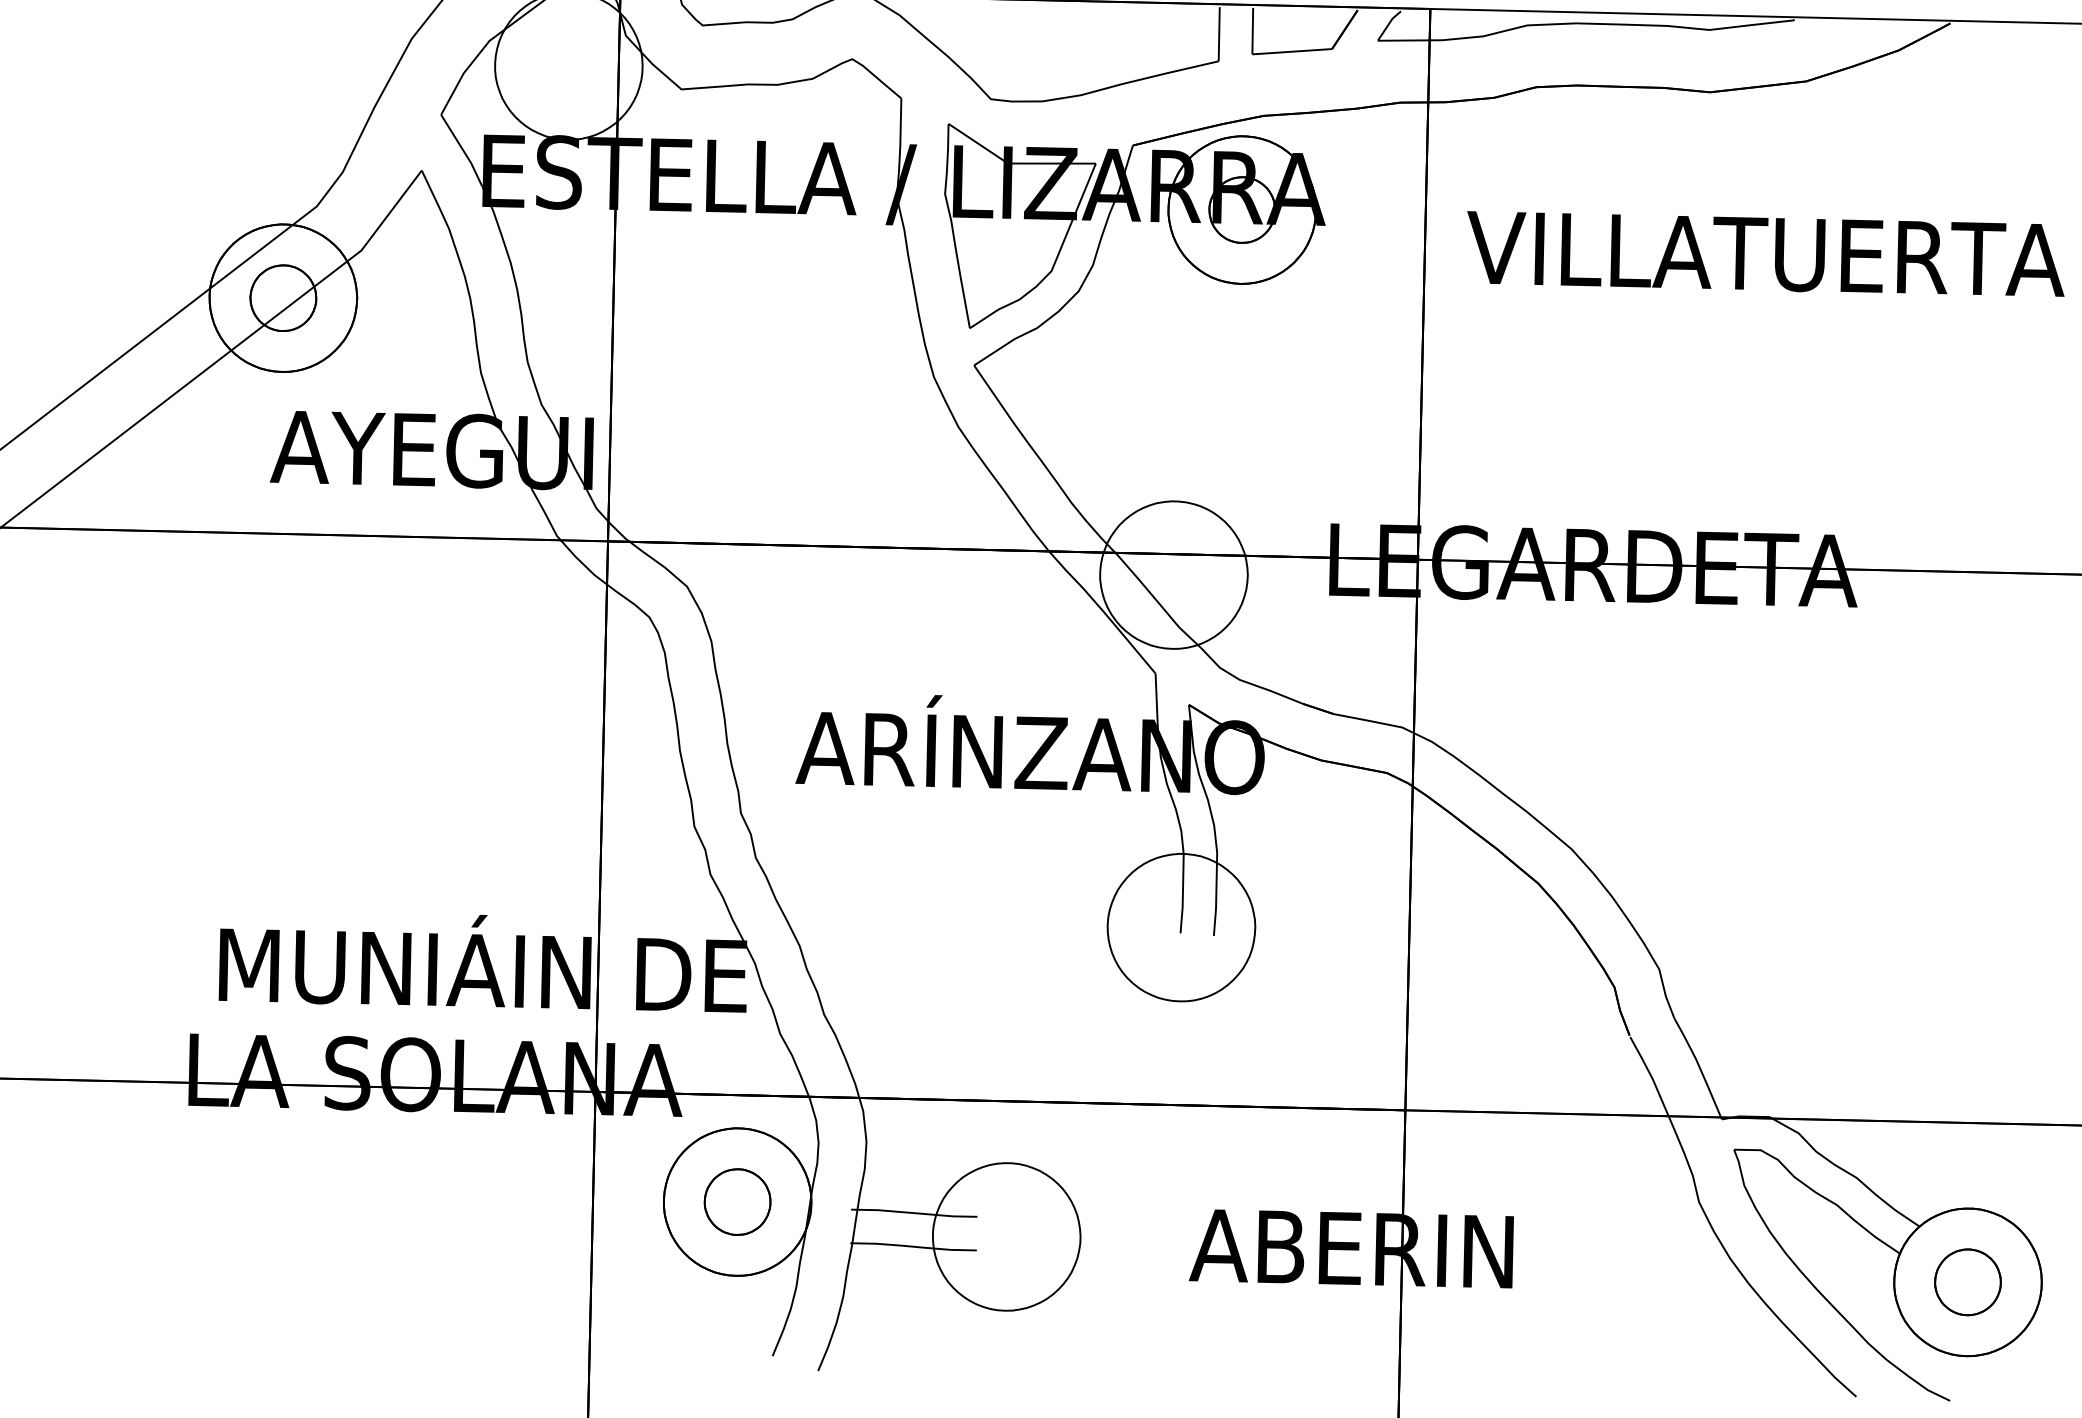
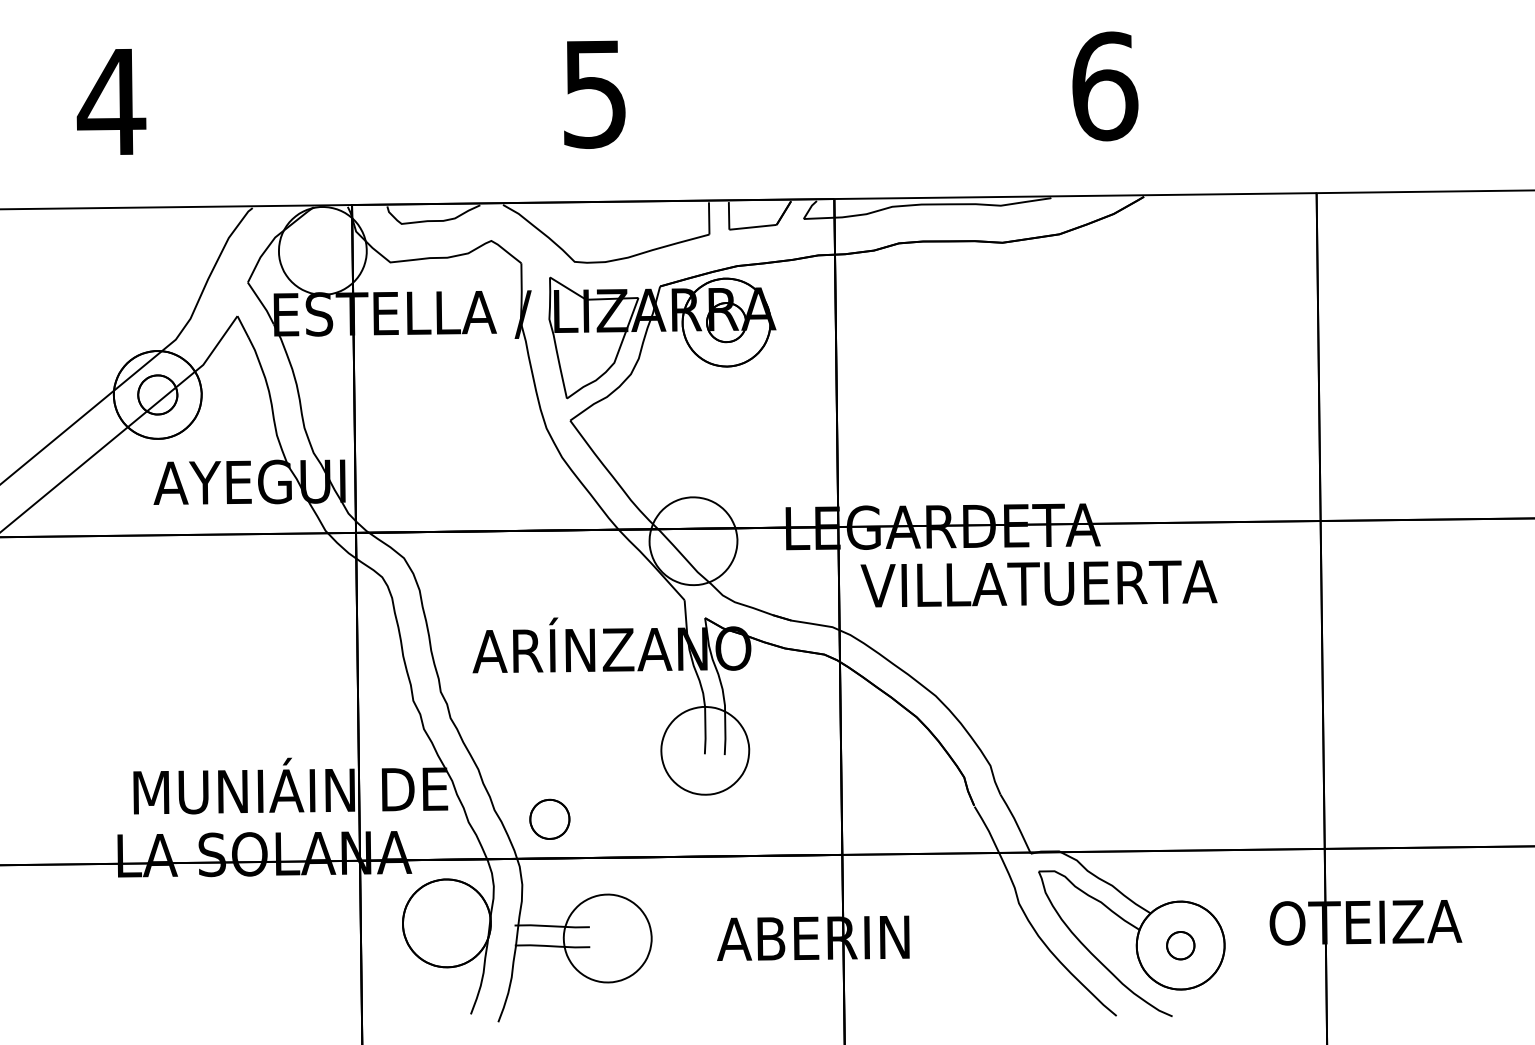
text: (1764, 253) -> (1038, 583), moved
part: (737, 1200) -> (549, 818), moved
part: (1967, 1282) -> (1180, 945), size x0.7

